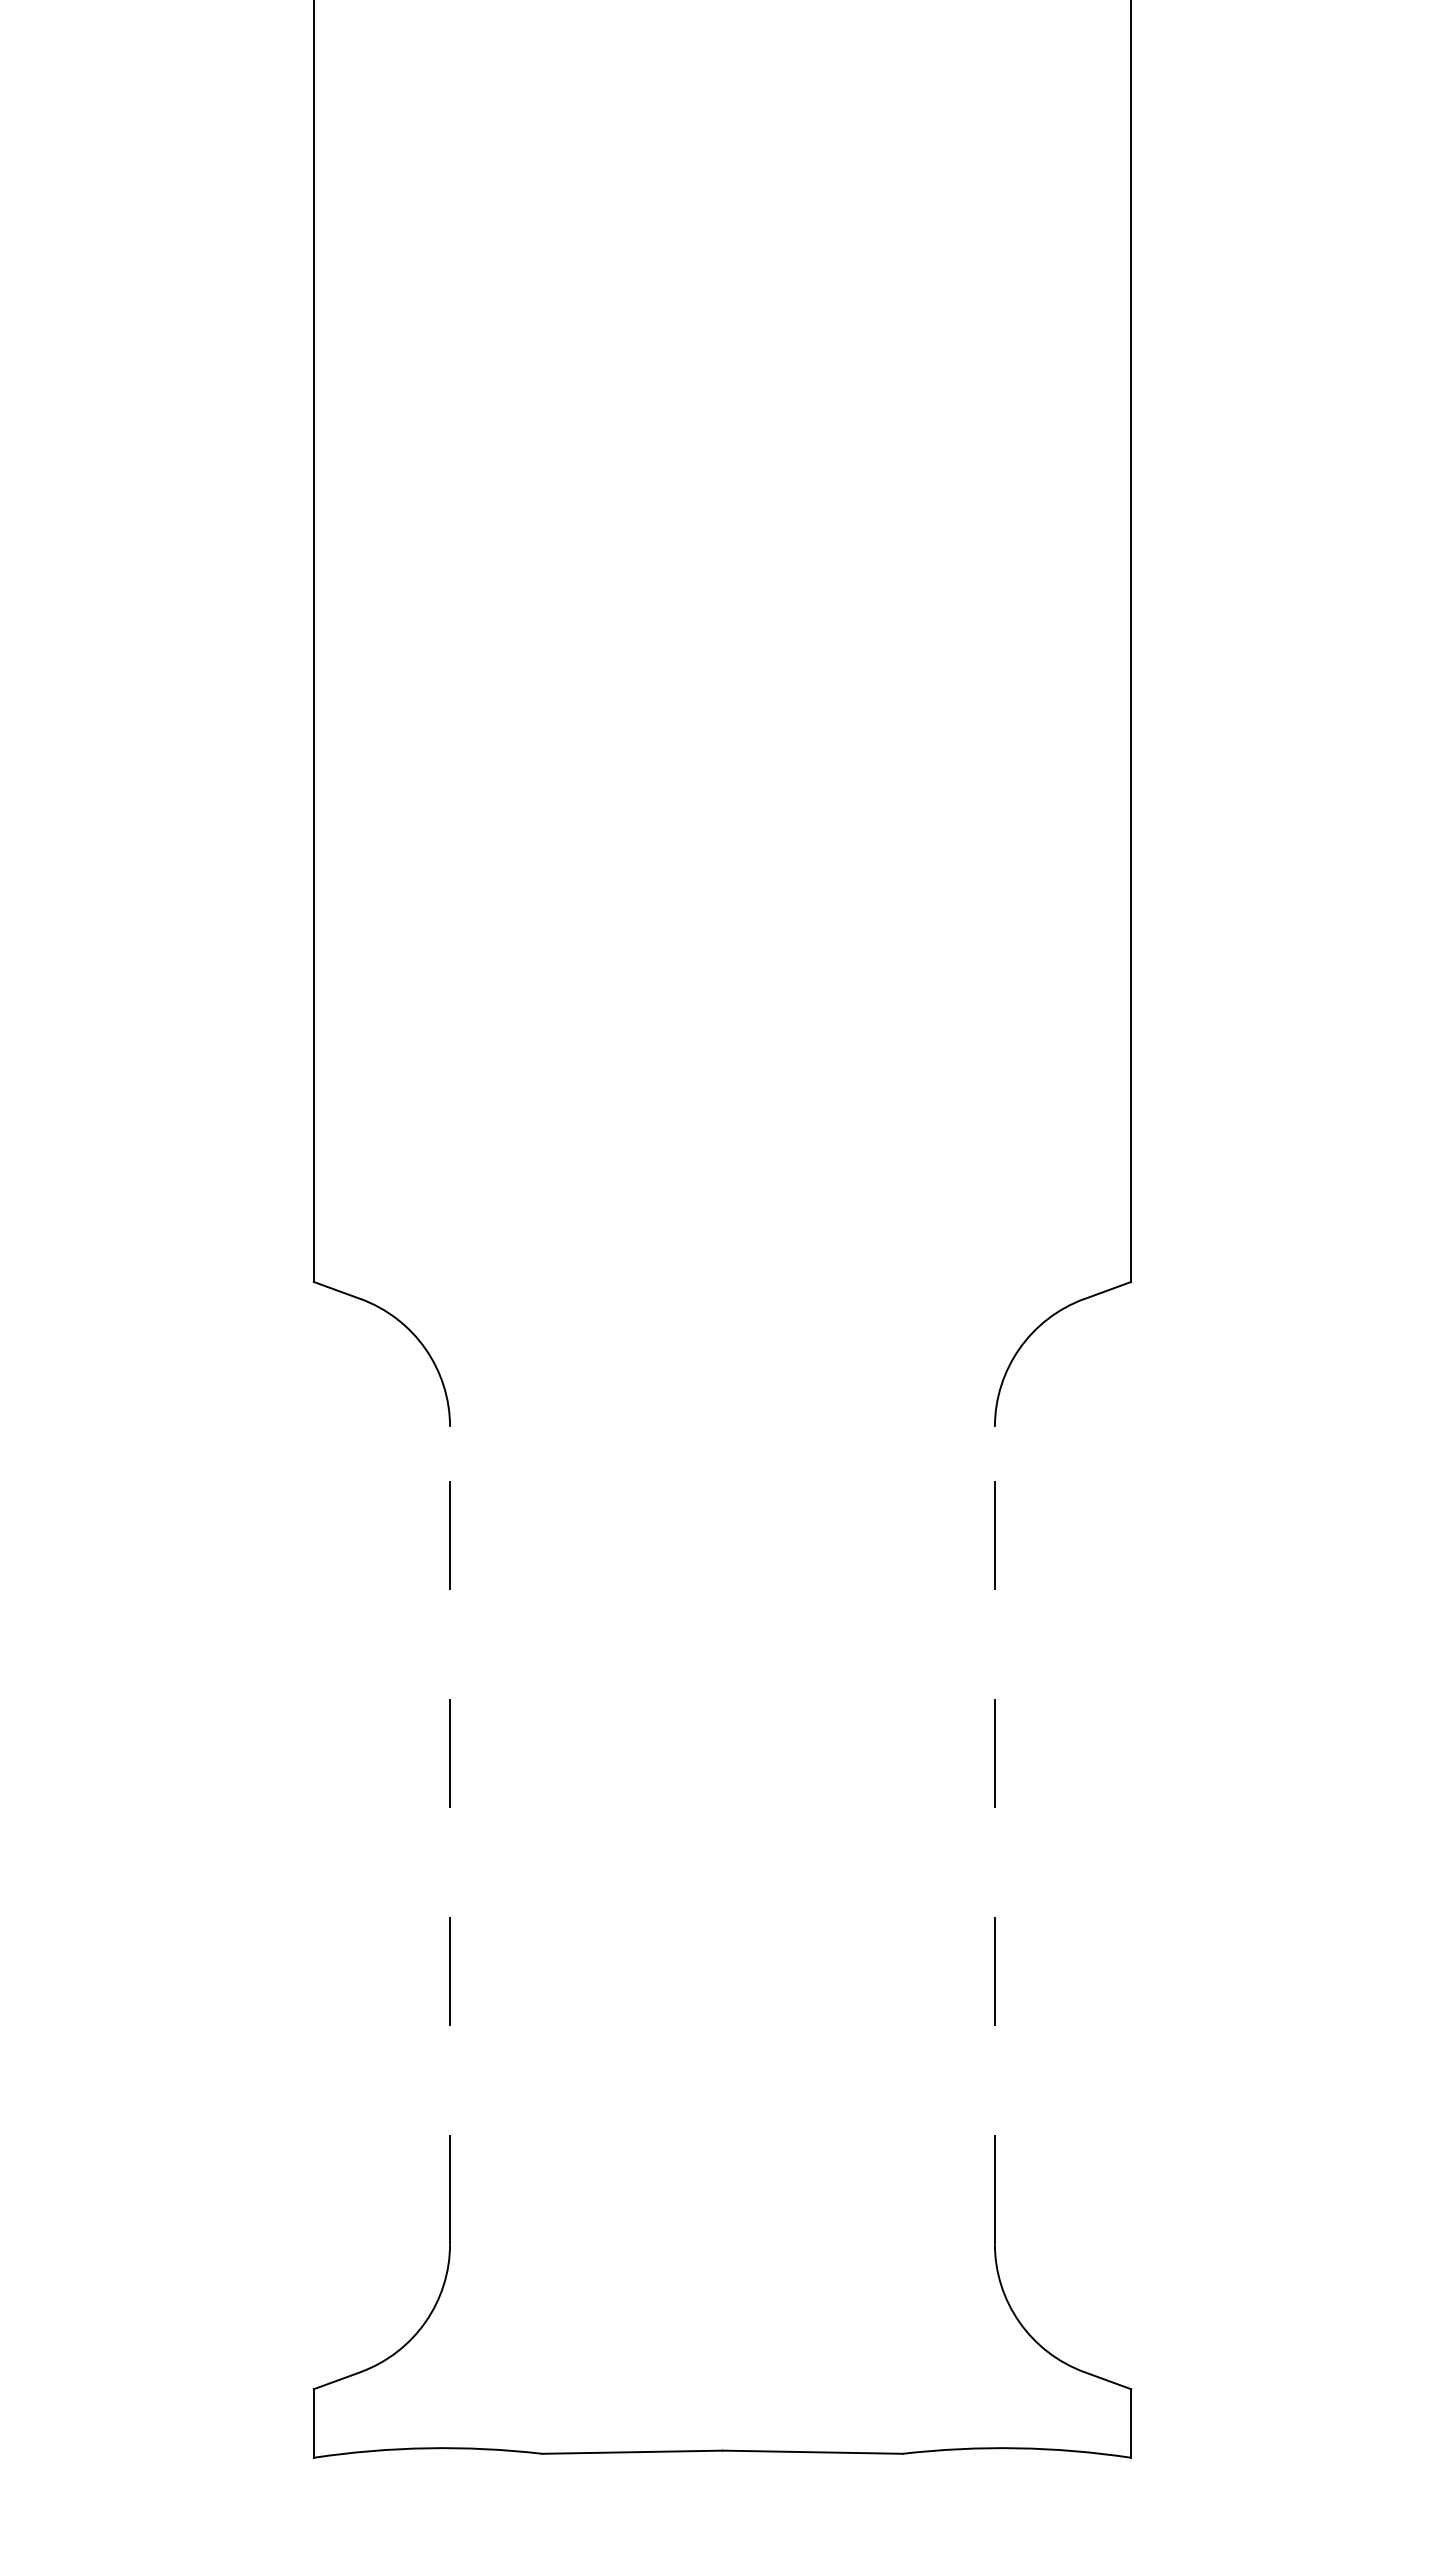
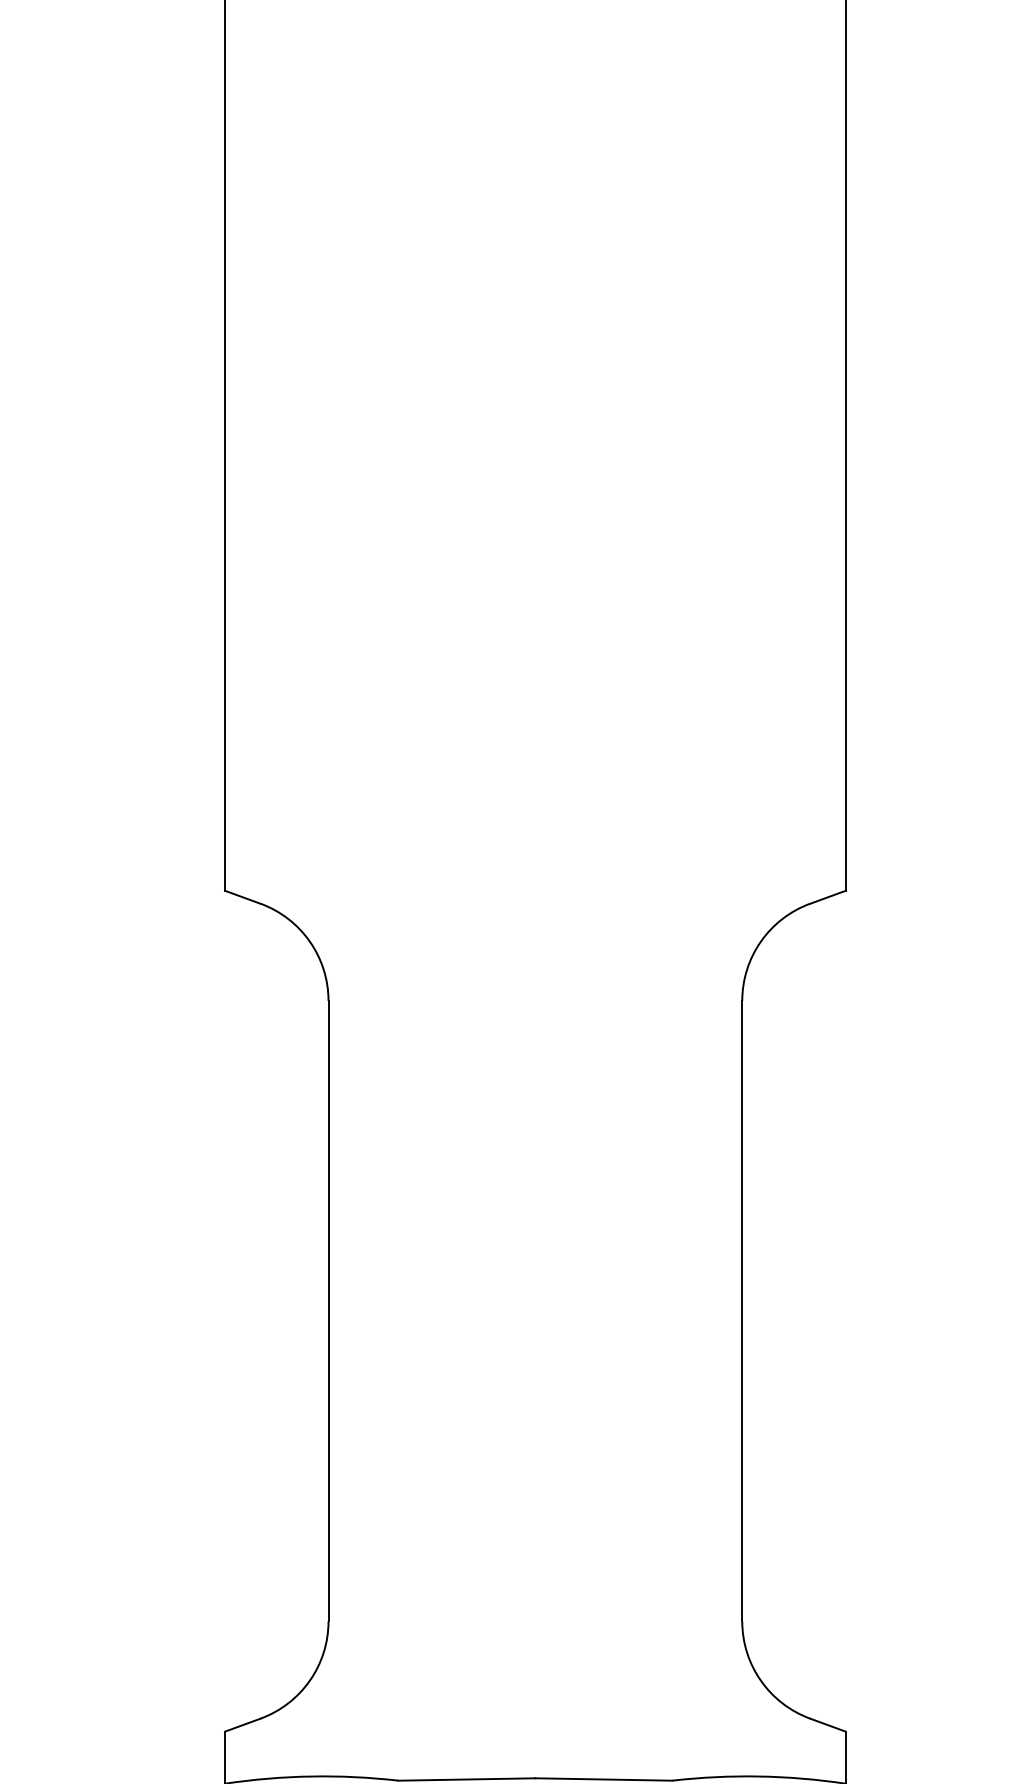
line: (450, 1835) -> (328, 1311), dashed -> solid
line: (994, 1835) -> (741, 1311), dashed -> solid

